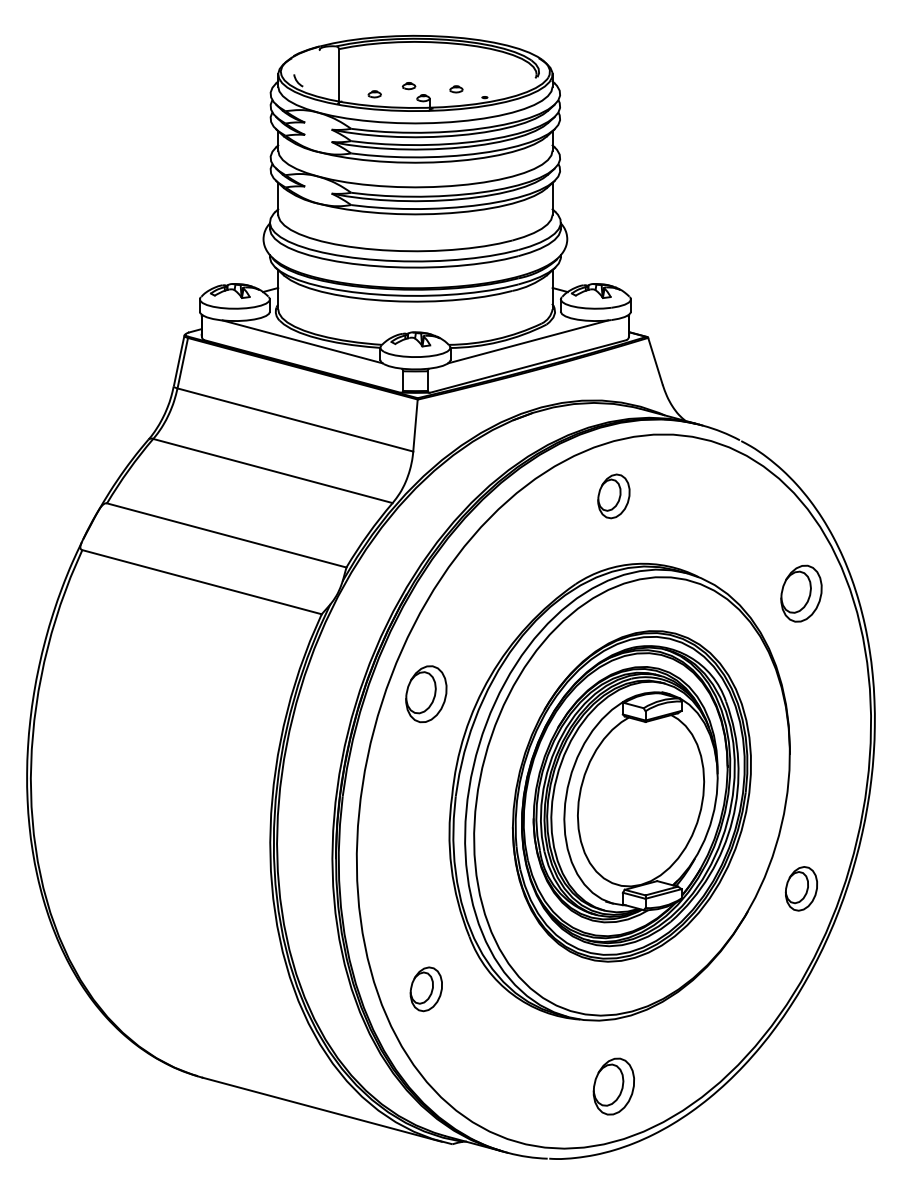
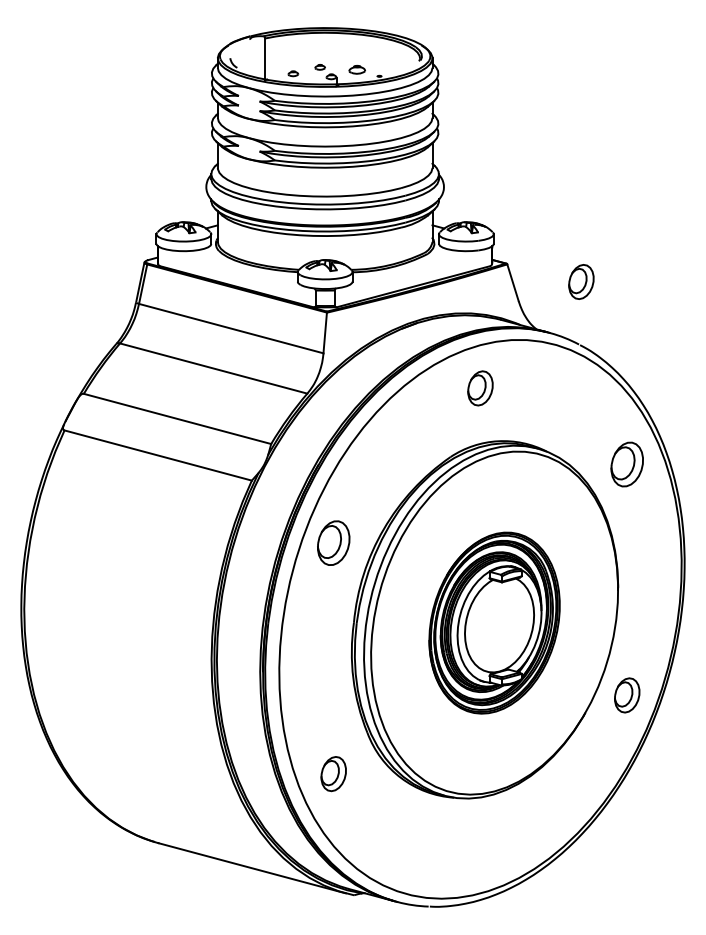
part: (456, 89) -> (357, 70), size x1.6
line: (302, 341) -> (236, 267), removed
line: (528, 341) -> (413, 267), removed
part: (742, 360) -> (581, 282), added
part: (631, 796) -> (494, 623), size x0.7
part: (613, 1086) -> (480, 850), removed

